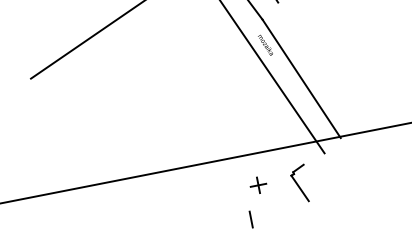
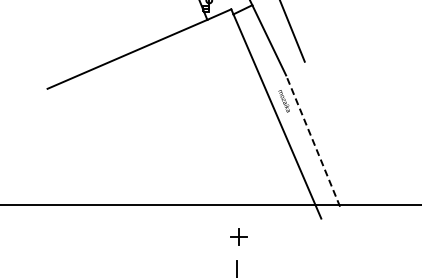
line: (302, 79) -> (313, 141), solid -> dashed
part: (300, 183) -> (291, 243), removed
part: (257, 184) -> (238, 236), moved

